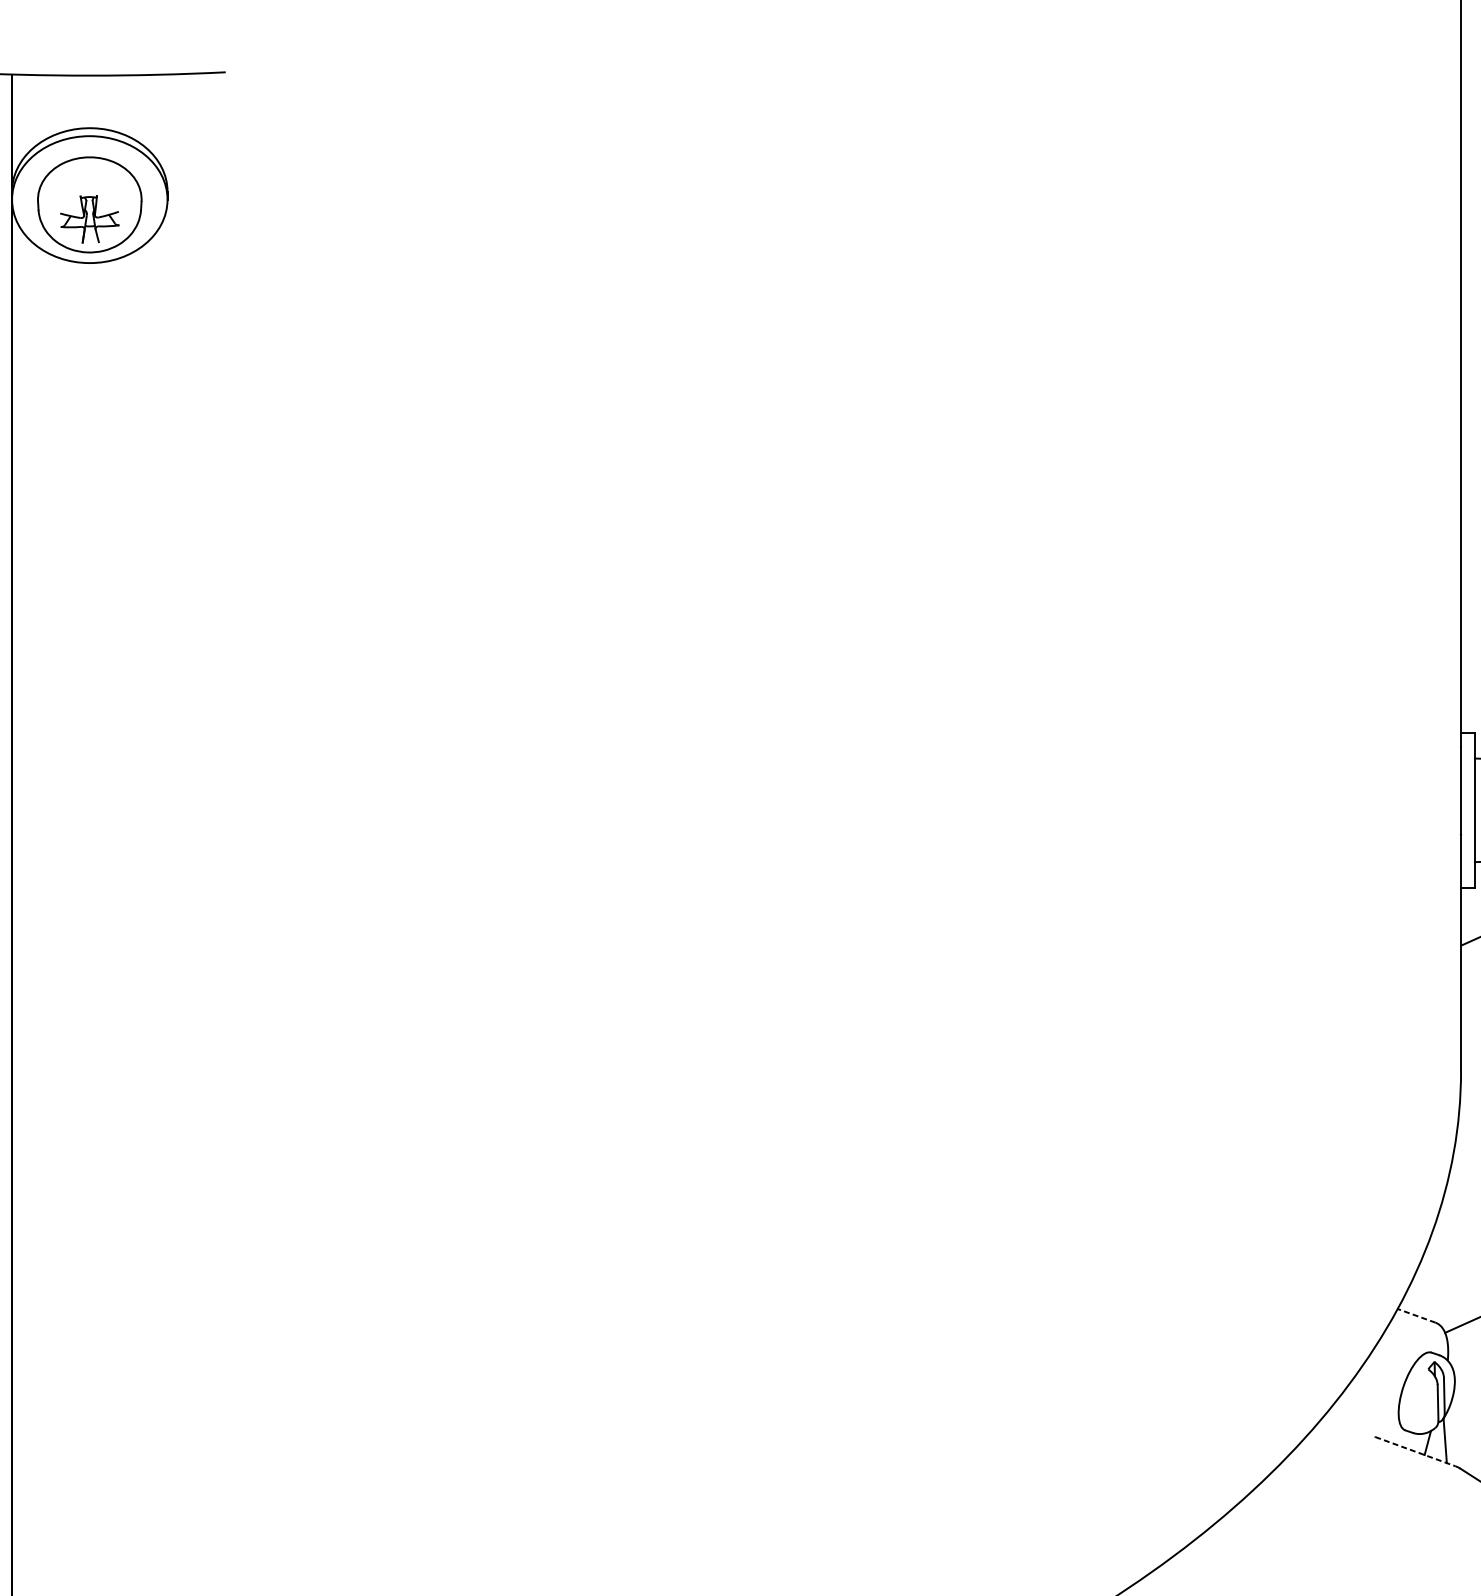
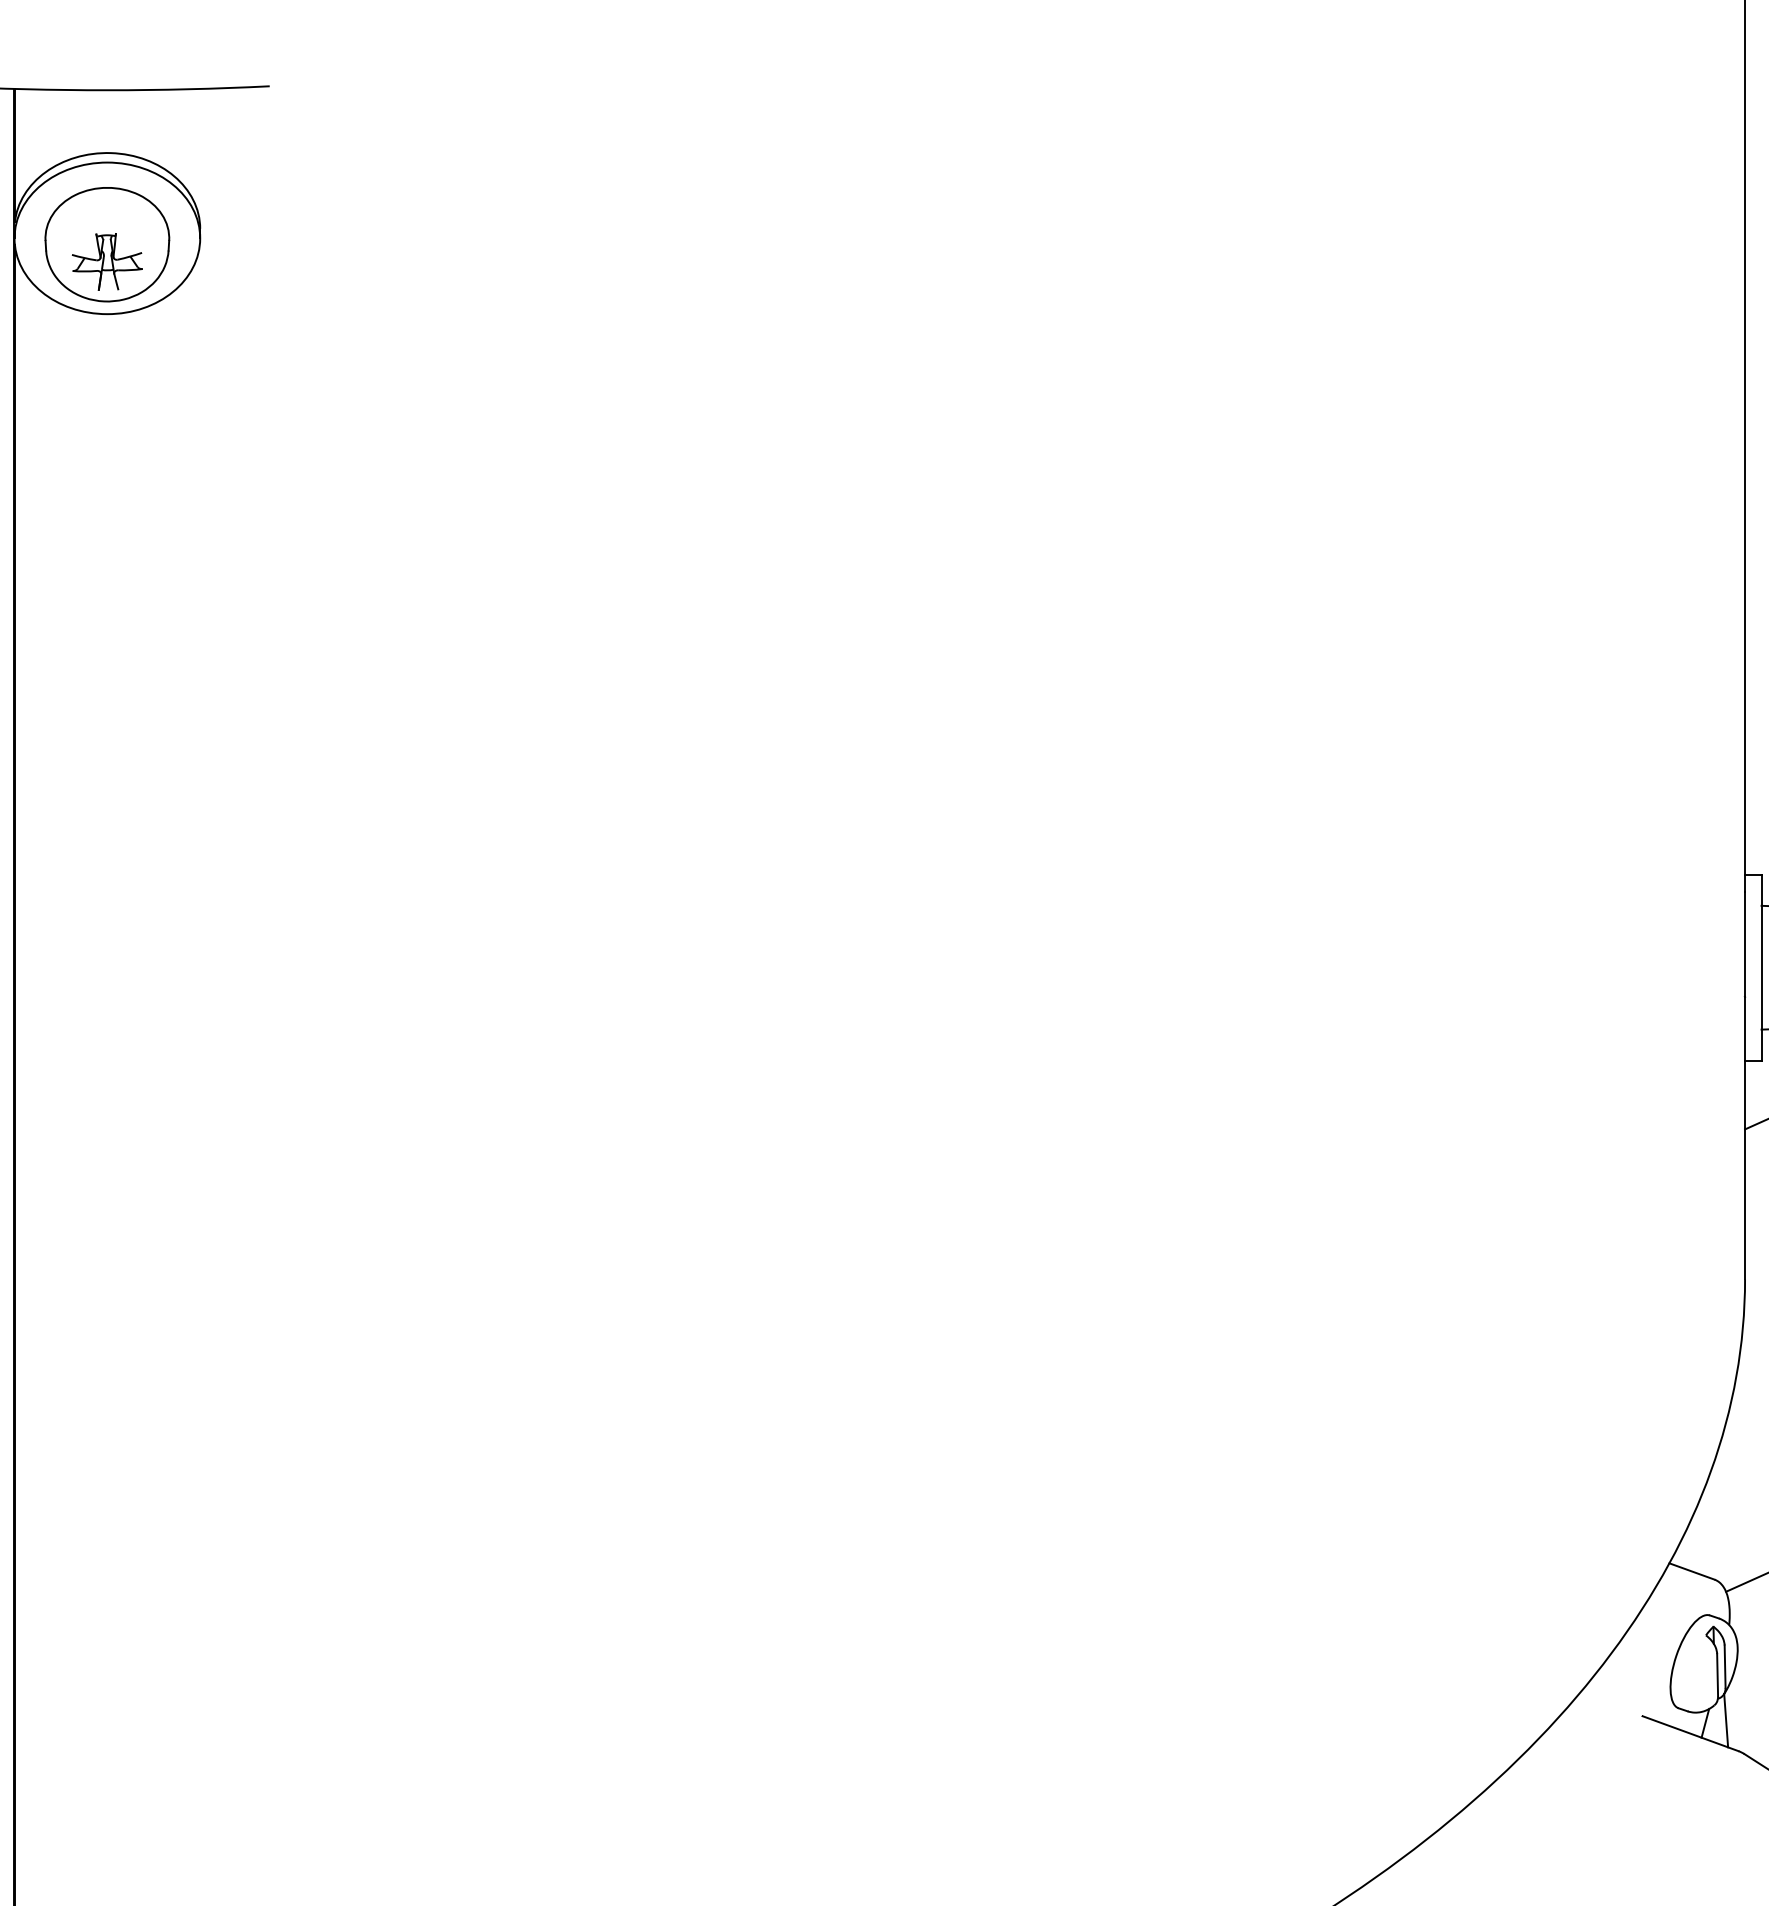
line: (1416, 1315) -> (1691, 1571), dashed -> solid
line: (1415, 1451) -> (1690, 1733), dashed -> solid

